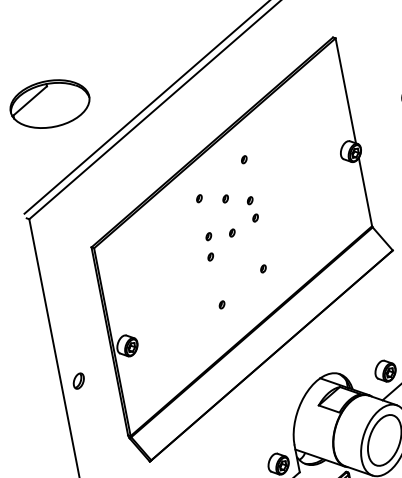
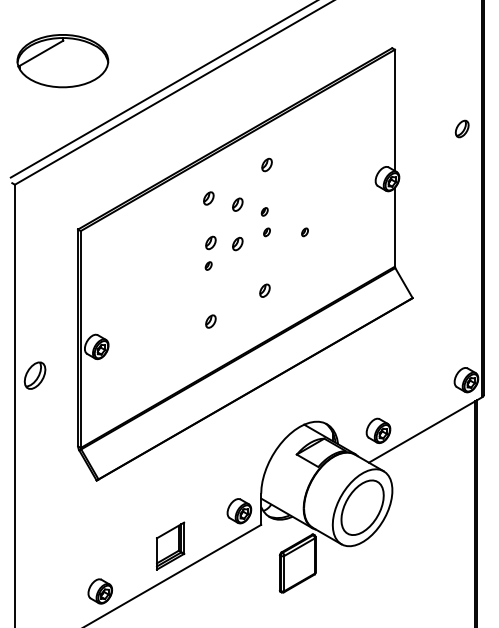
part: (243, 159) -> (266, 164), size x1.6
part: (199, 198) -> (208, 198), size x1.6
part: (225, 198) -> (237, 204), size x1.6
part: (288, 211) -> (304, 232), added
part: (231, 232) -> (237, 243), size x1.6
part: (208, 236) -> (210, 242), size x1.6
part: (263, 268) -> (264, 290), size x1.6
part: (221, 304) -> (210, 321), size x1.6
part: (78, 381) -> (34, 375), size x1.6

